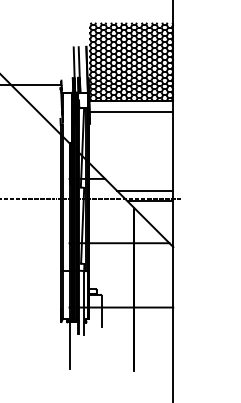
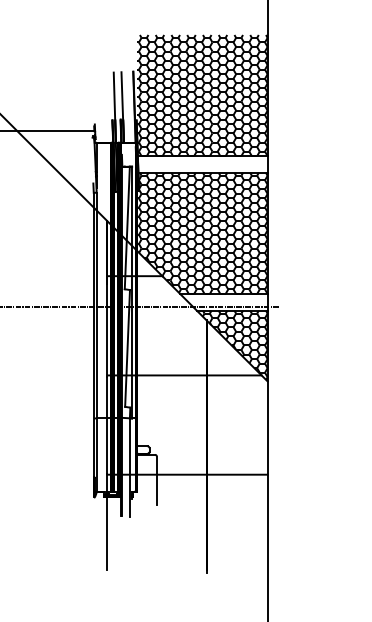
hatch: (130, 151) -> (201, 233), added
hatch: (152, 223) -> (235, 344), added

